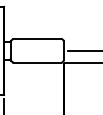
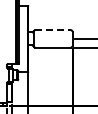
line: (38, 39) -> (53, 30), solid -> dashed

